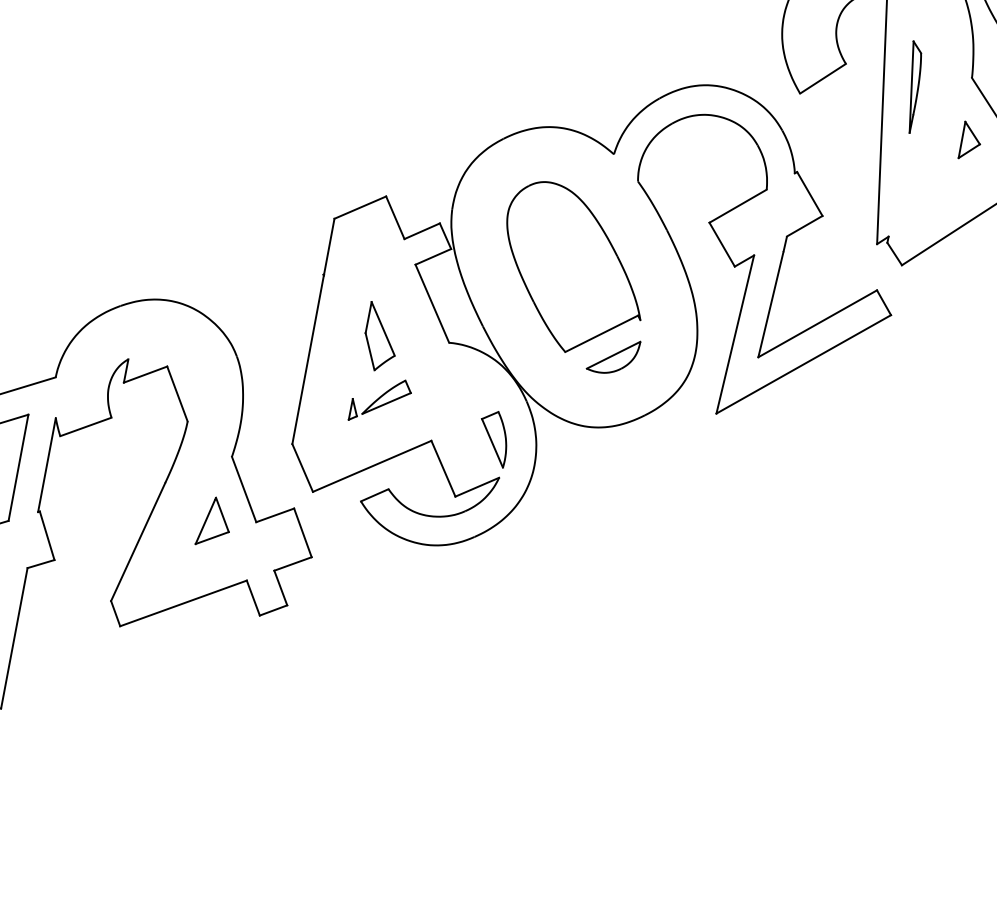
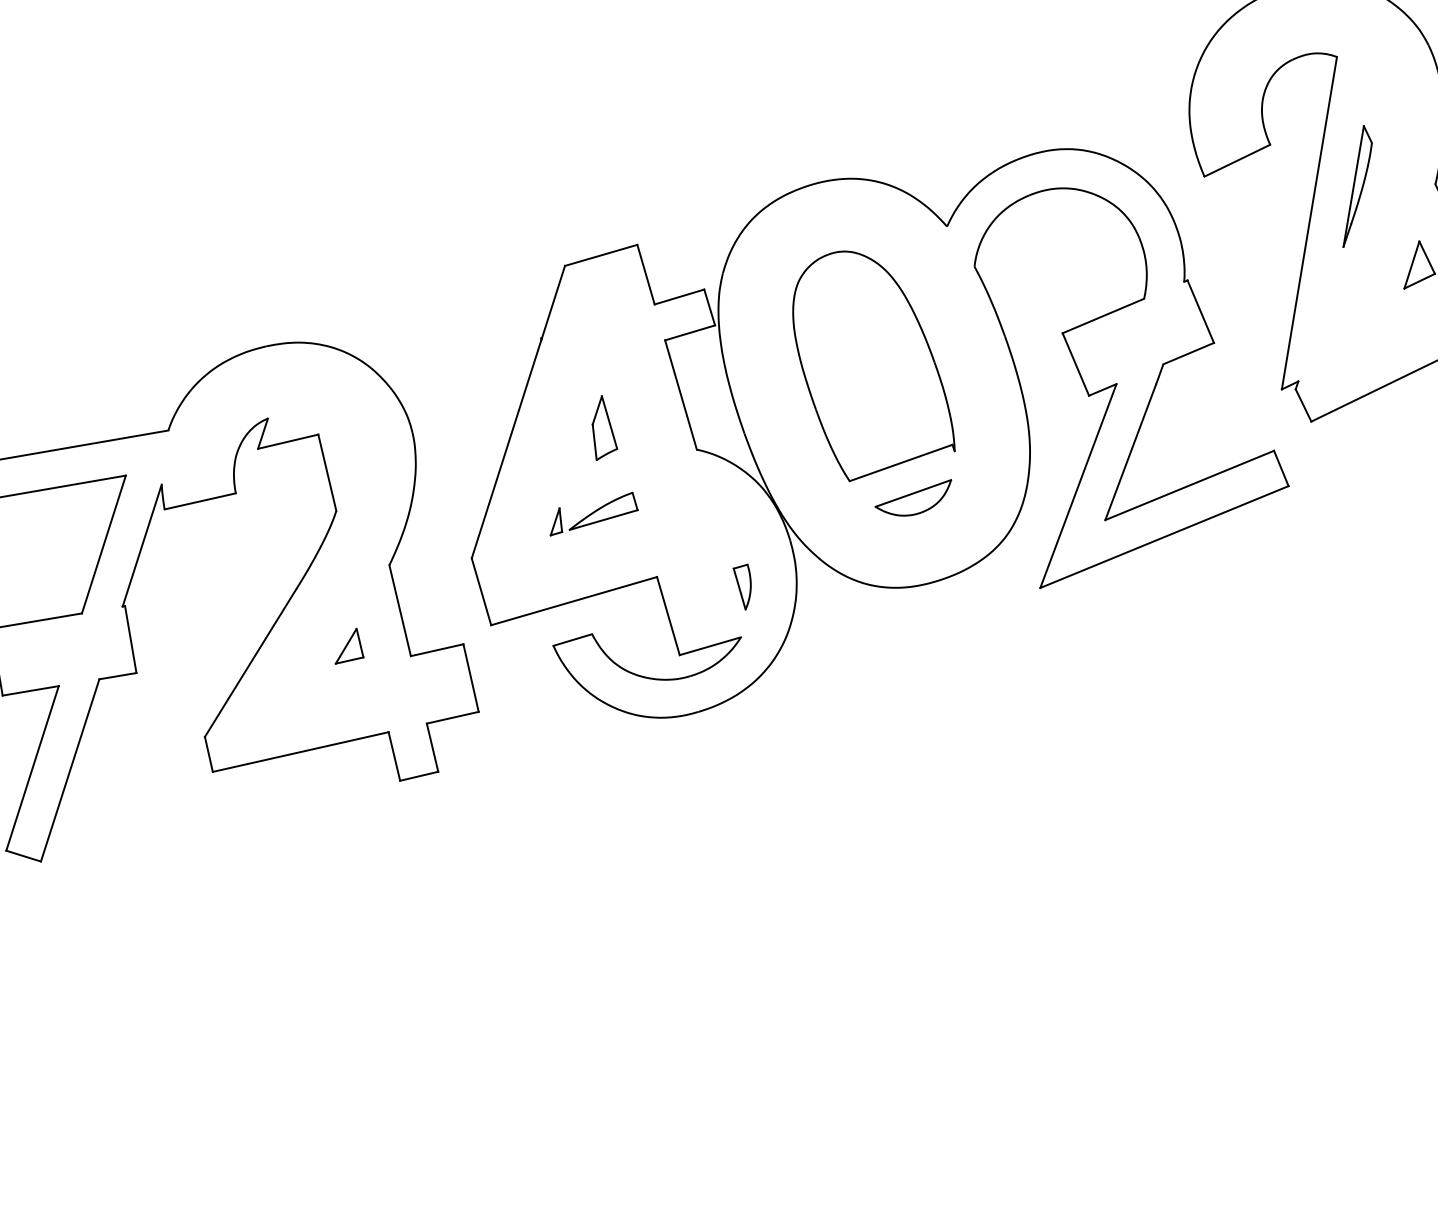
part: (378, 334) -> (604, 427), size x0.7
part: (495, 439) -> (742, 586), size x0.6
part: (209, 520) -> (349, 646), size x0.6

